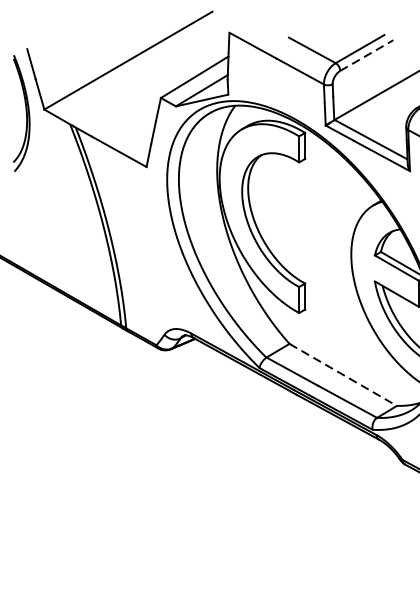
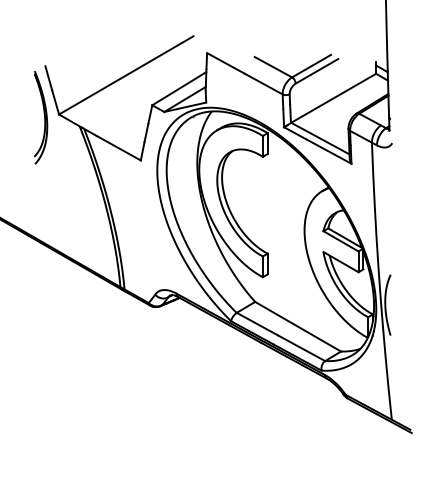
line: (366, 55) -> (316, 71), dashed -> solid
line: (343, 374) -> (298, 326), dashed -> solid

